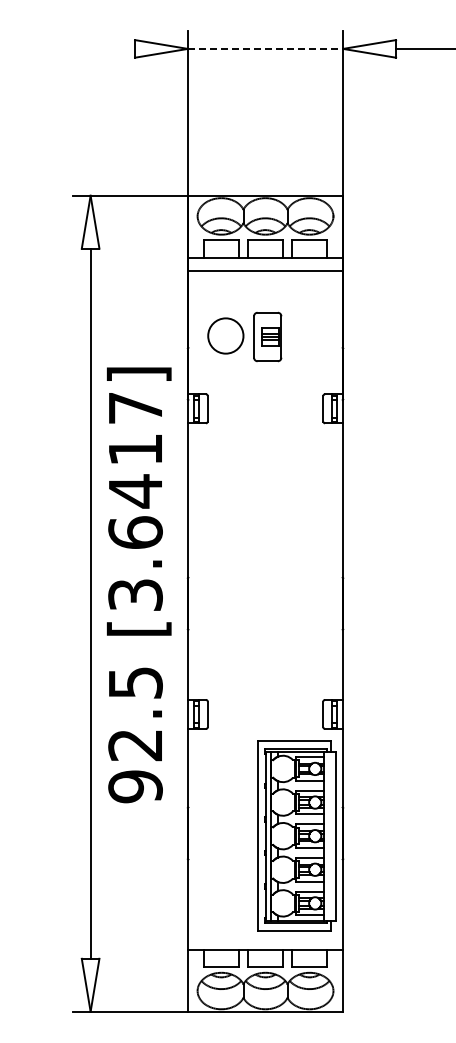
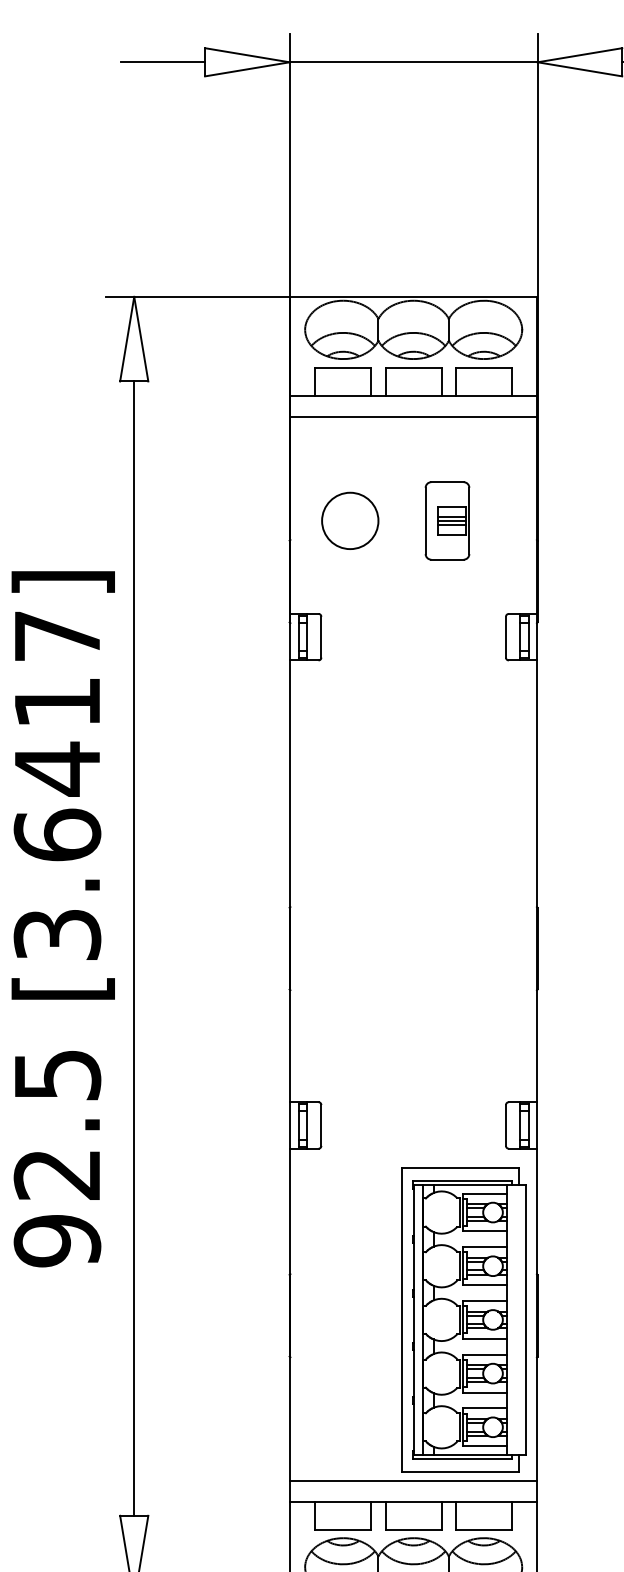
line: (108, 48) -> (162, 61), added
line: (265, 48) -> (413, 61), dashed -> solid
part: (267, 336) -> (447, 520), moved
text: (139, 585) -> (63, 919), moved
line: (265, 936) -> (413, 1480), added

